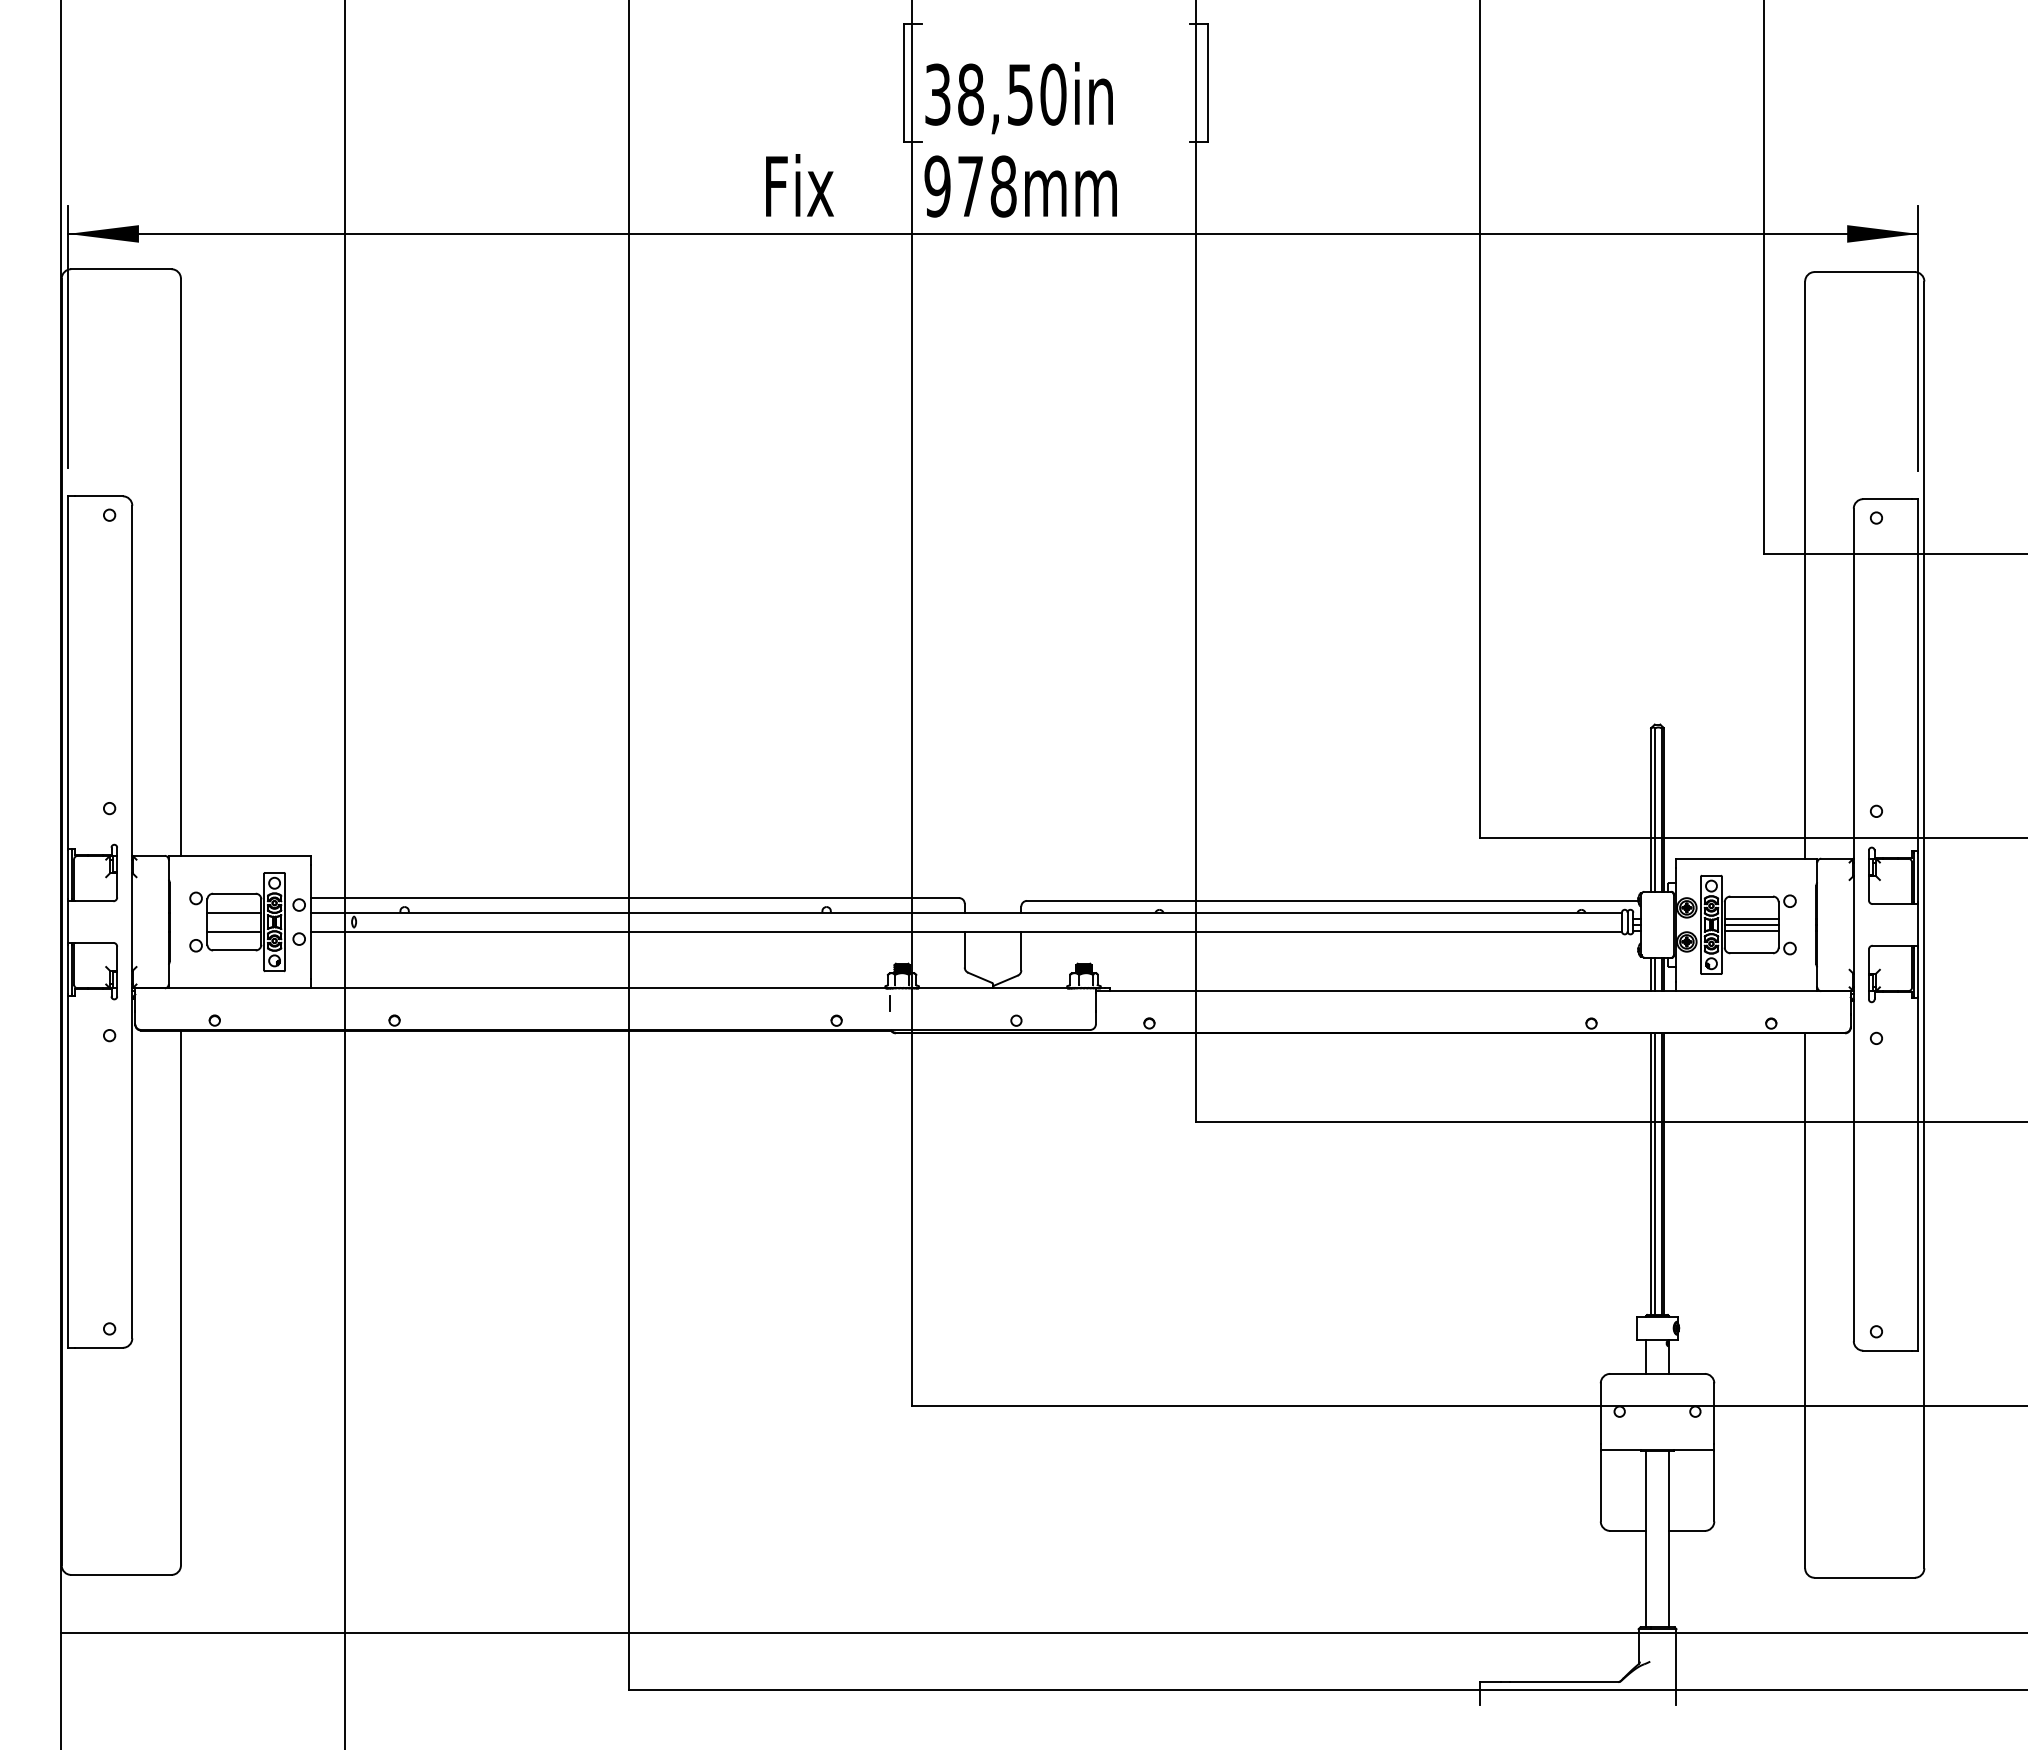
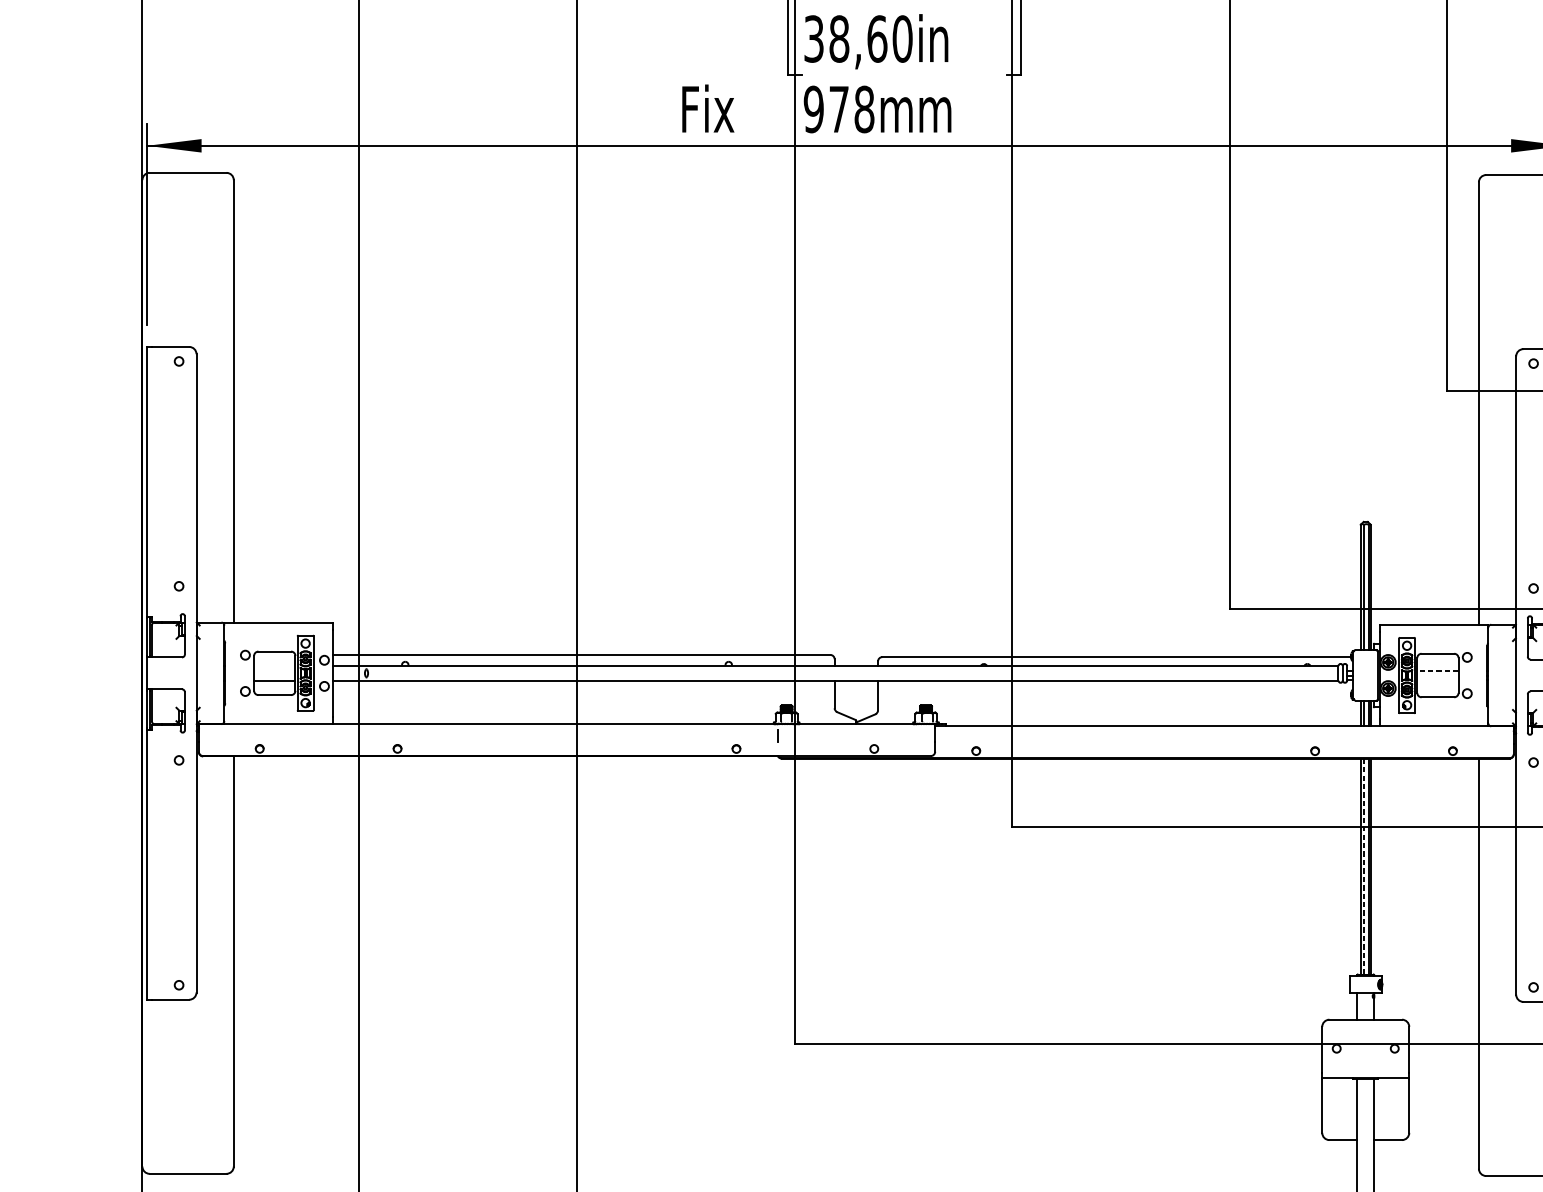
text: (1020, 94) -> (877, 38), 38,50in -> 38,60in
line: (234, 912) -> (274, 666), removed
line: (1751, 919) -> (1437, 671), solid -> dashed
line: (1751, 924) -> (1437, 675), removed
line: (1751, 930) -> (1437, 679), removed
line: (1655, 1174) -> (1364, 866), solid -> dashed

